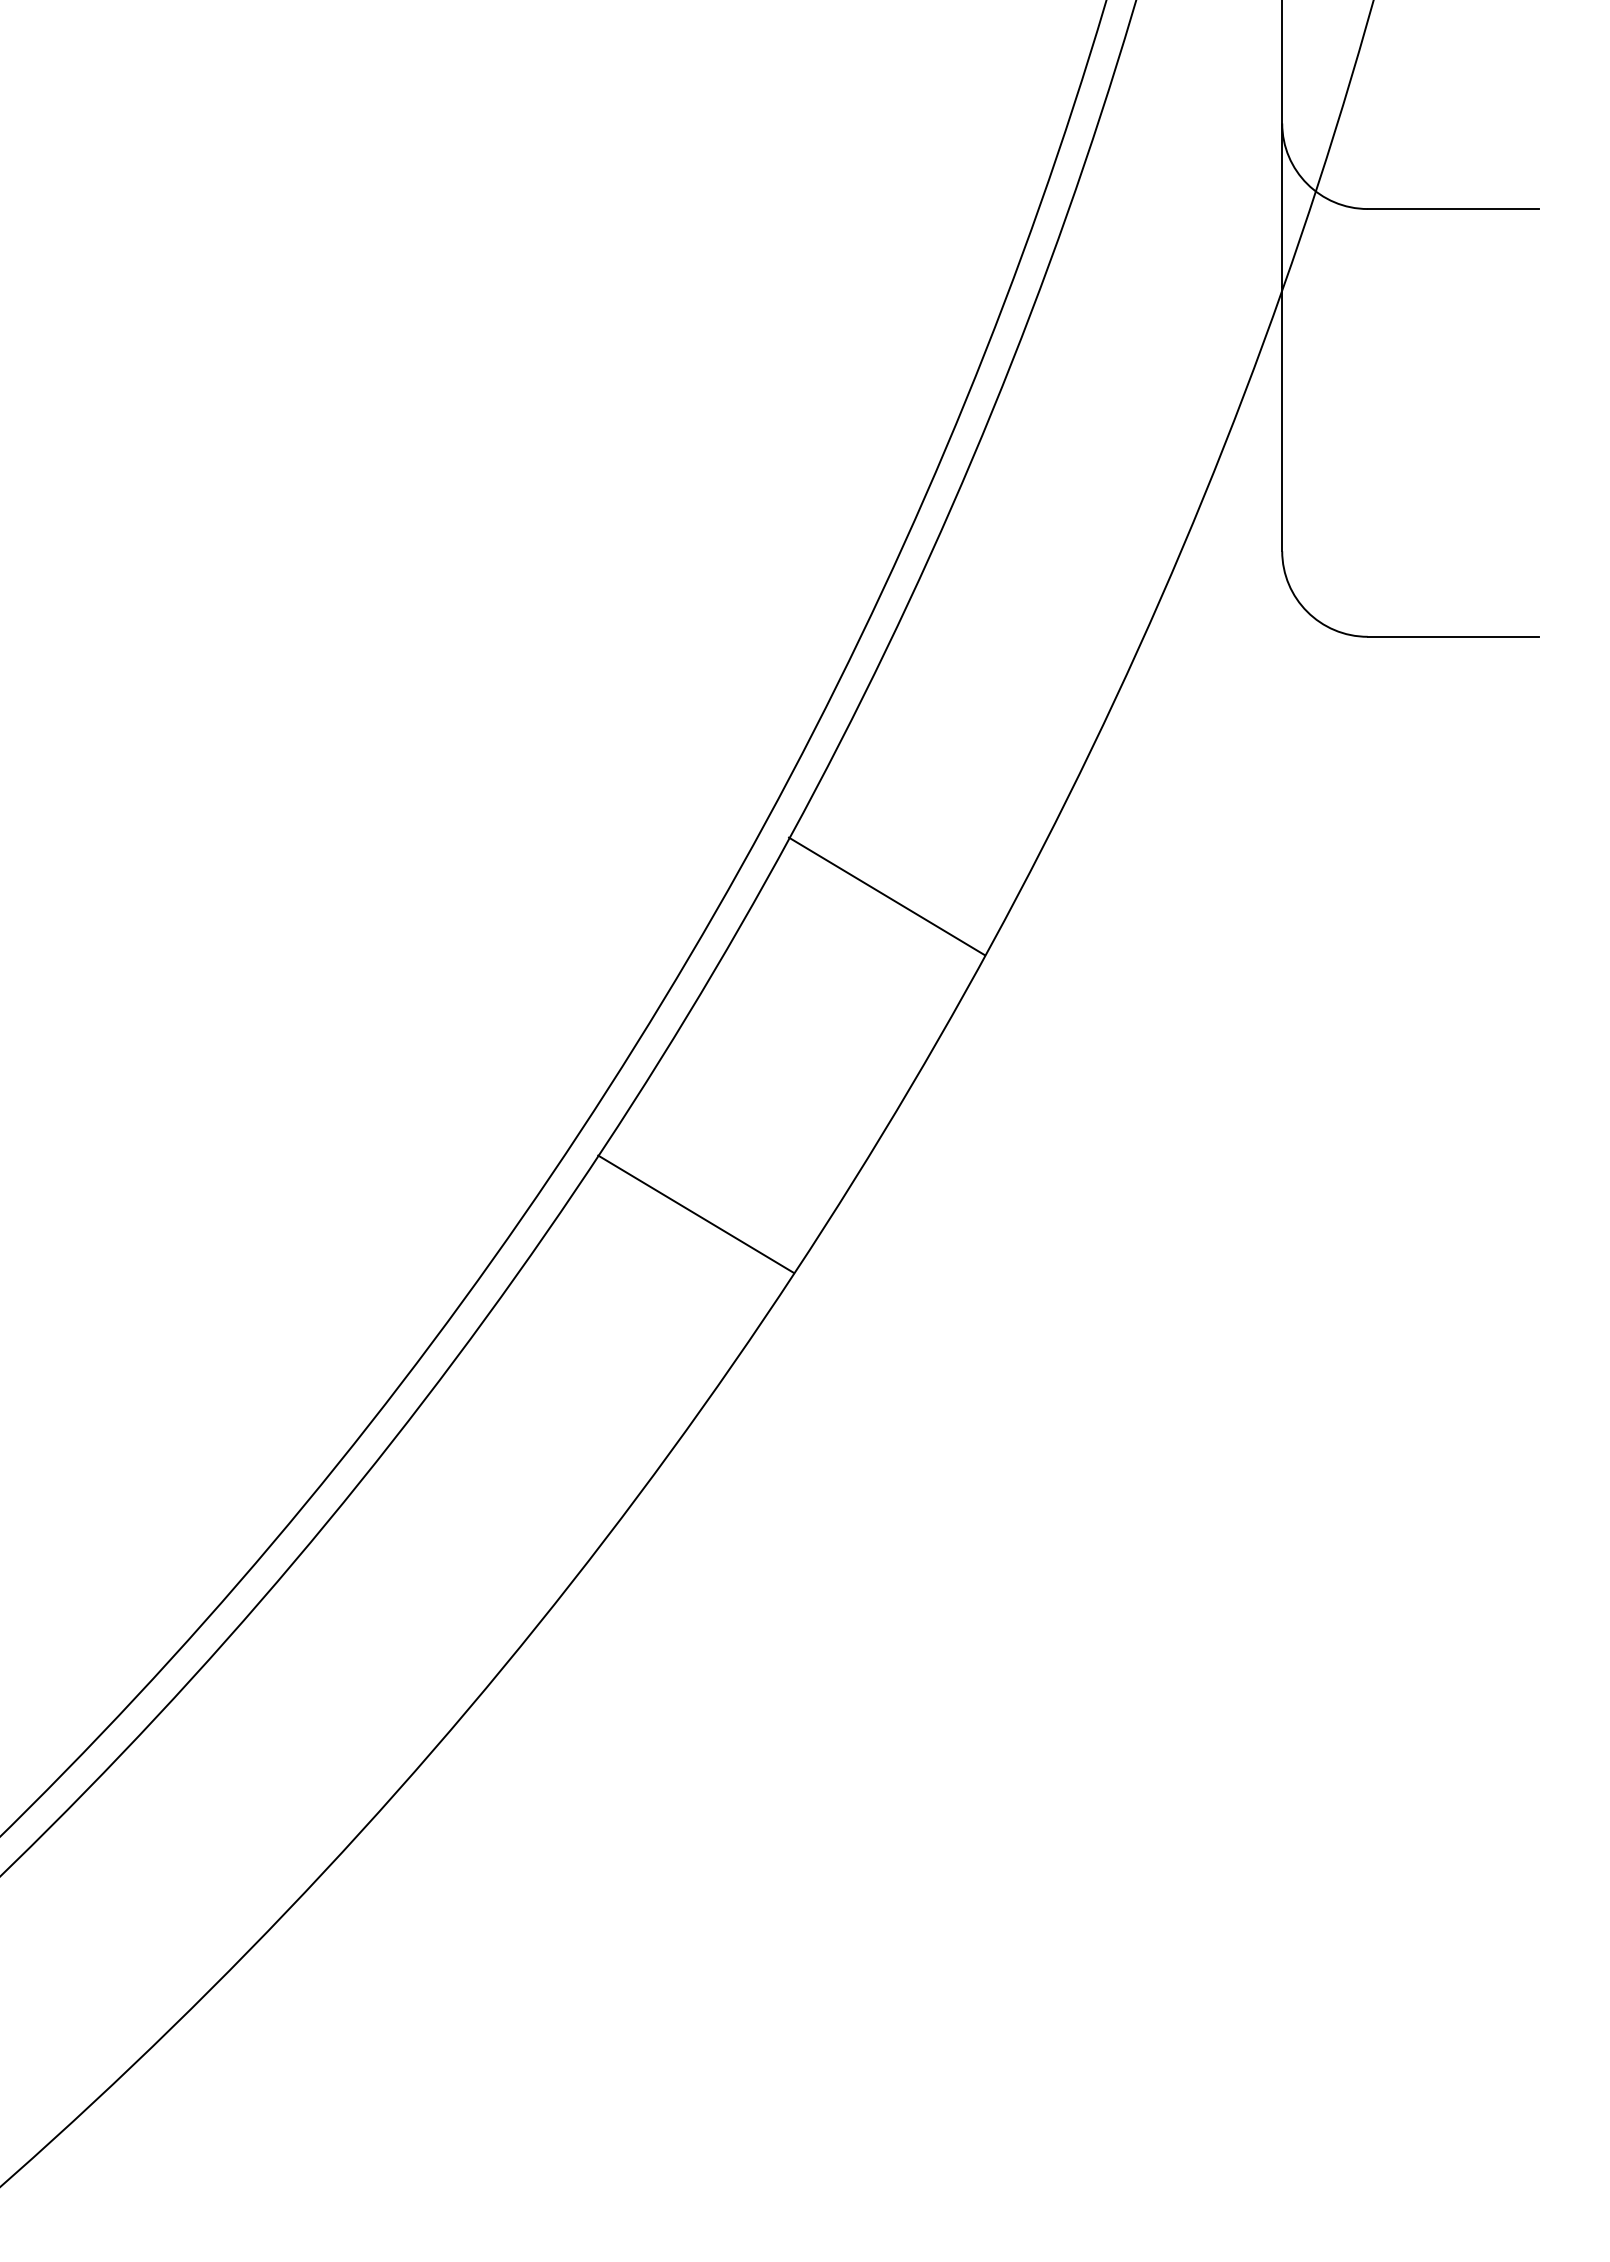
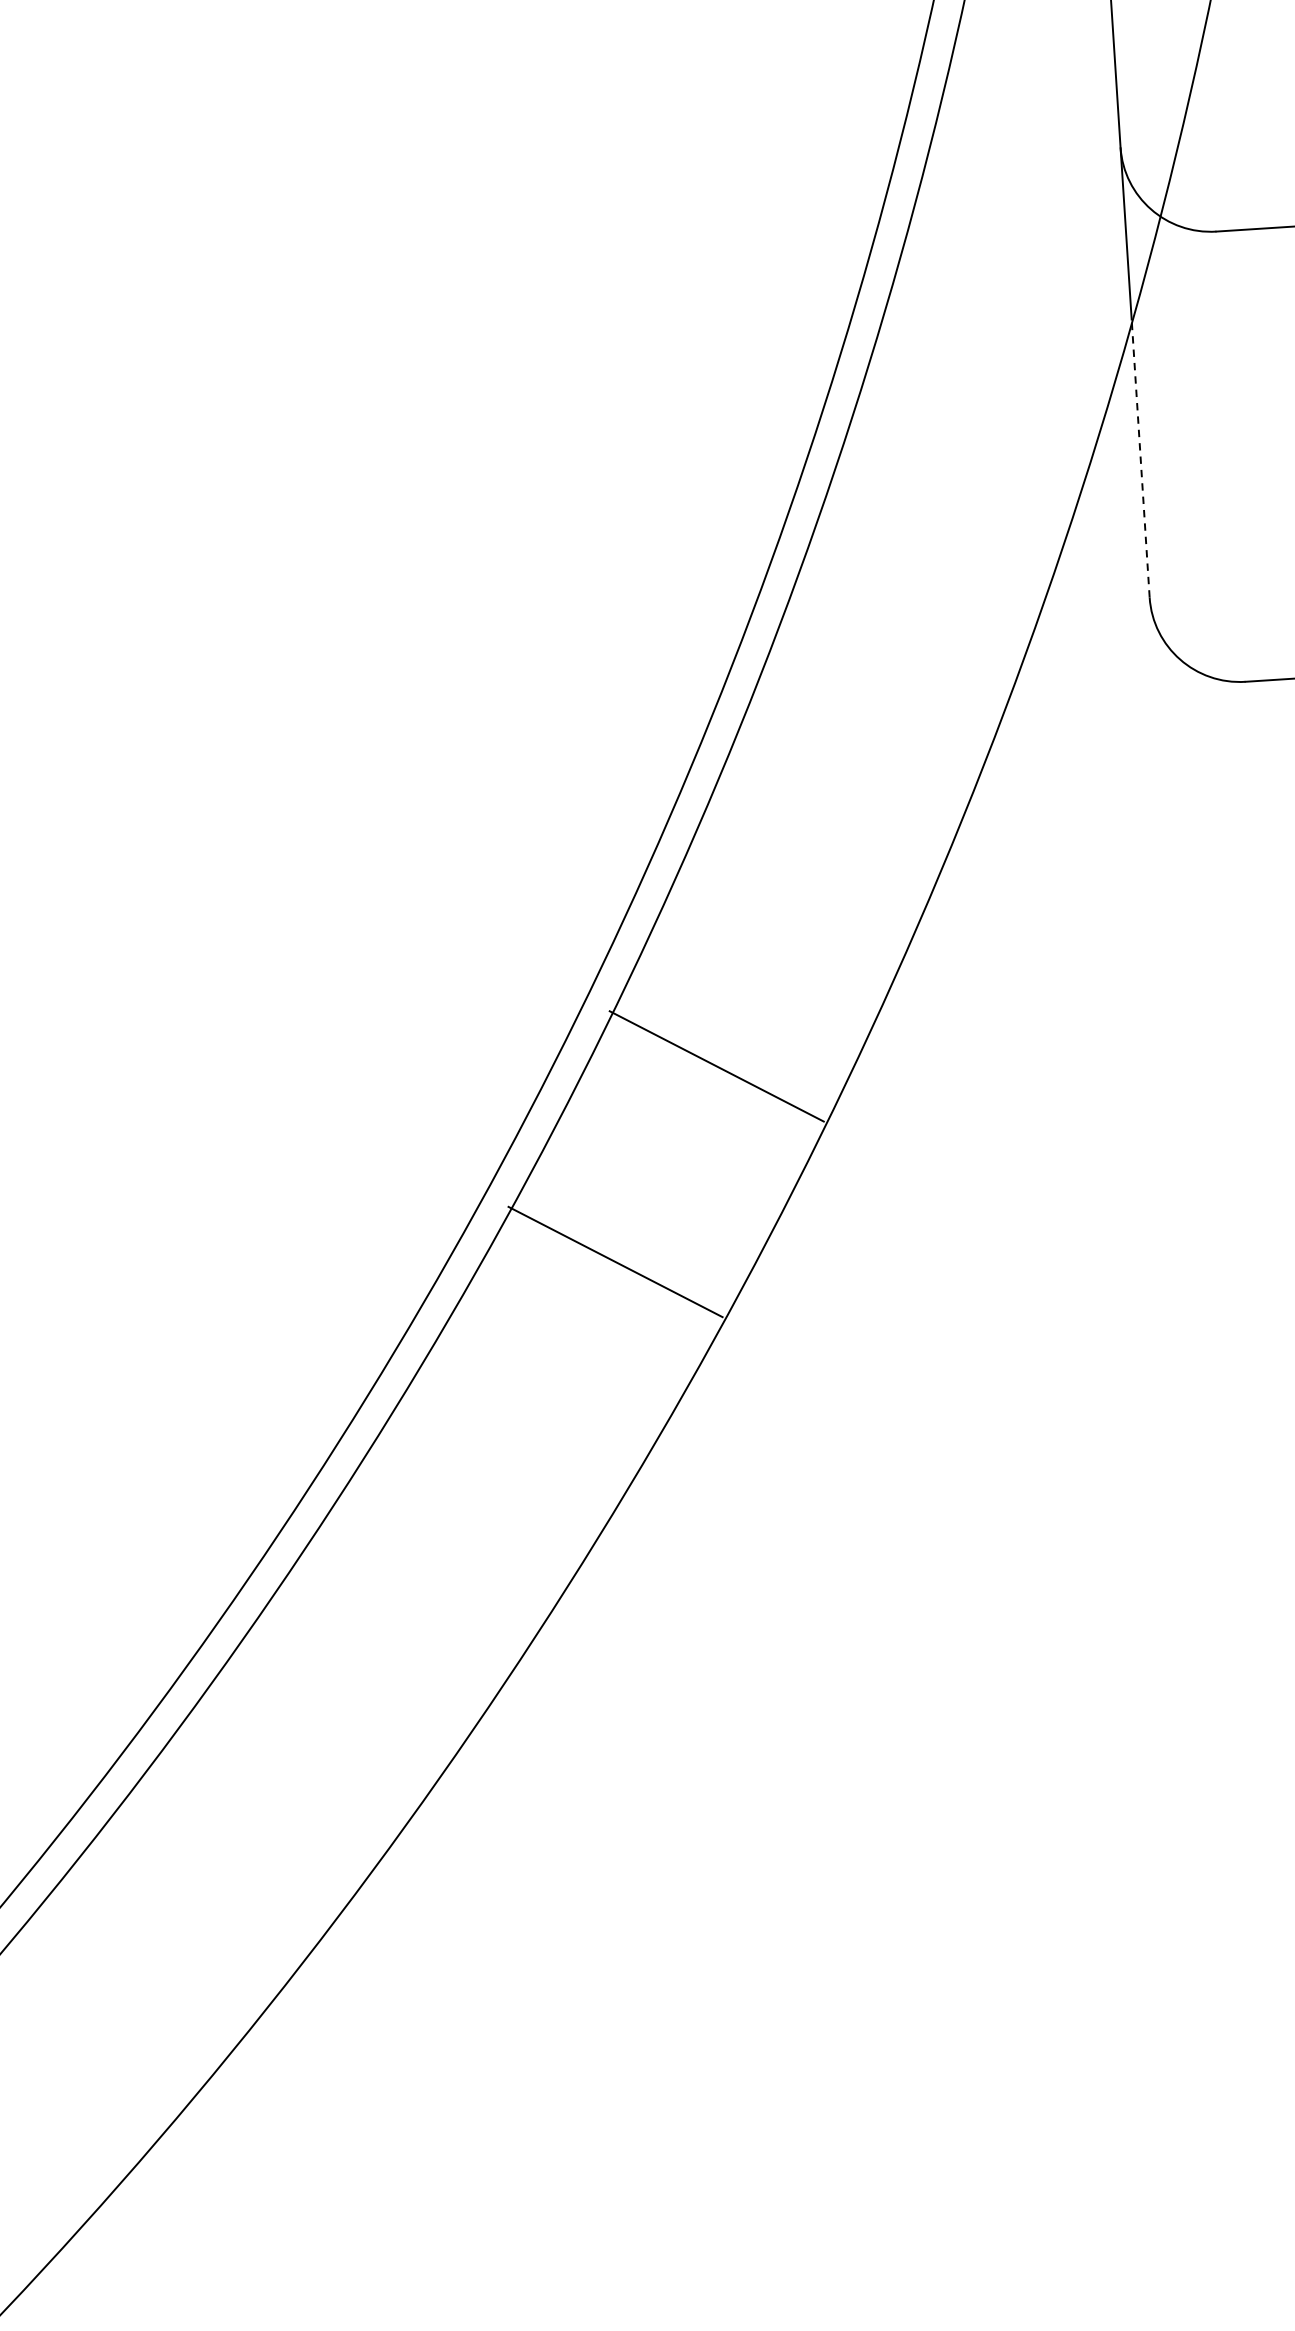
line: (1282, 418) -> (1140, 457), solid -> dashed
line: (886, 896) -> (716, 1066), moved
line: (696, 1214) -> (615, 1262), moved

